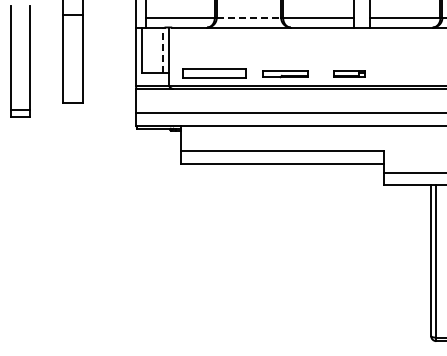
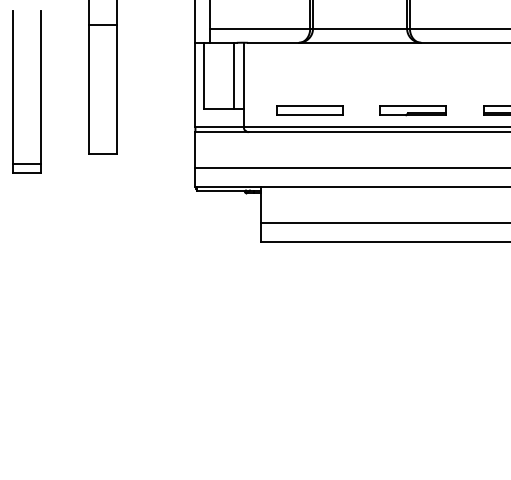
line: (249, 17) -> (360, 28), dashed -> solid
line: (162, 50) -> (233, 76), dashed -> solid
part: (214, 73) -> (309, 109), size x0.71

